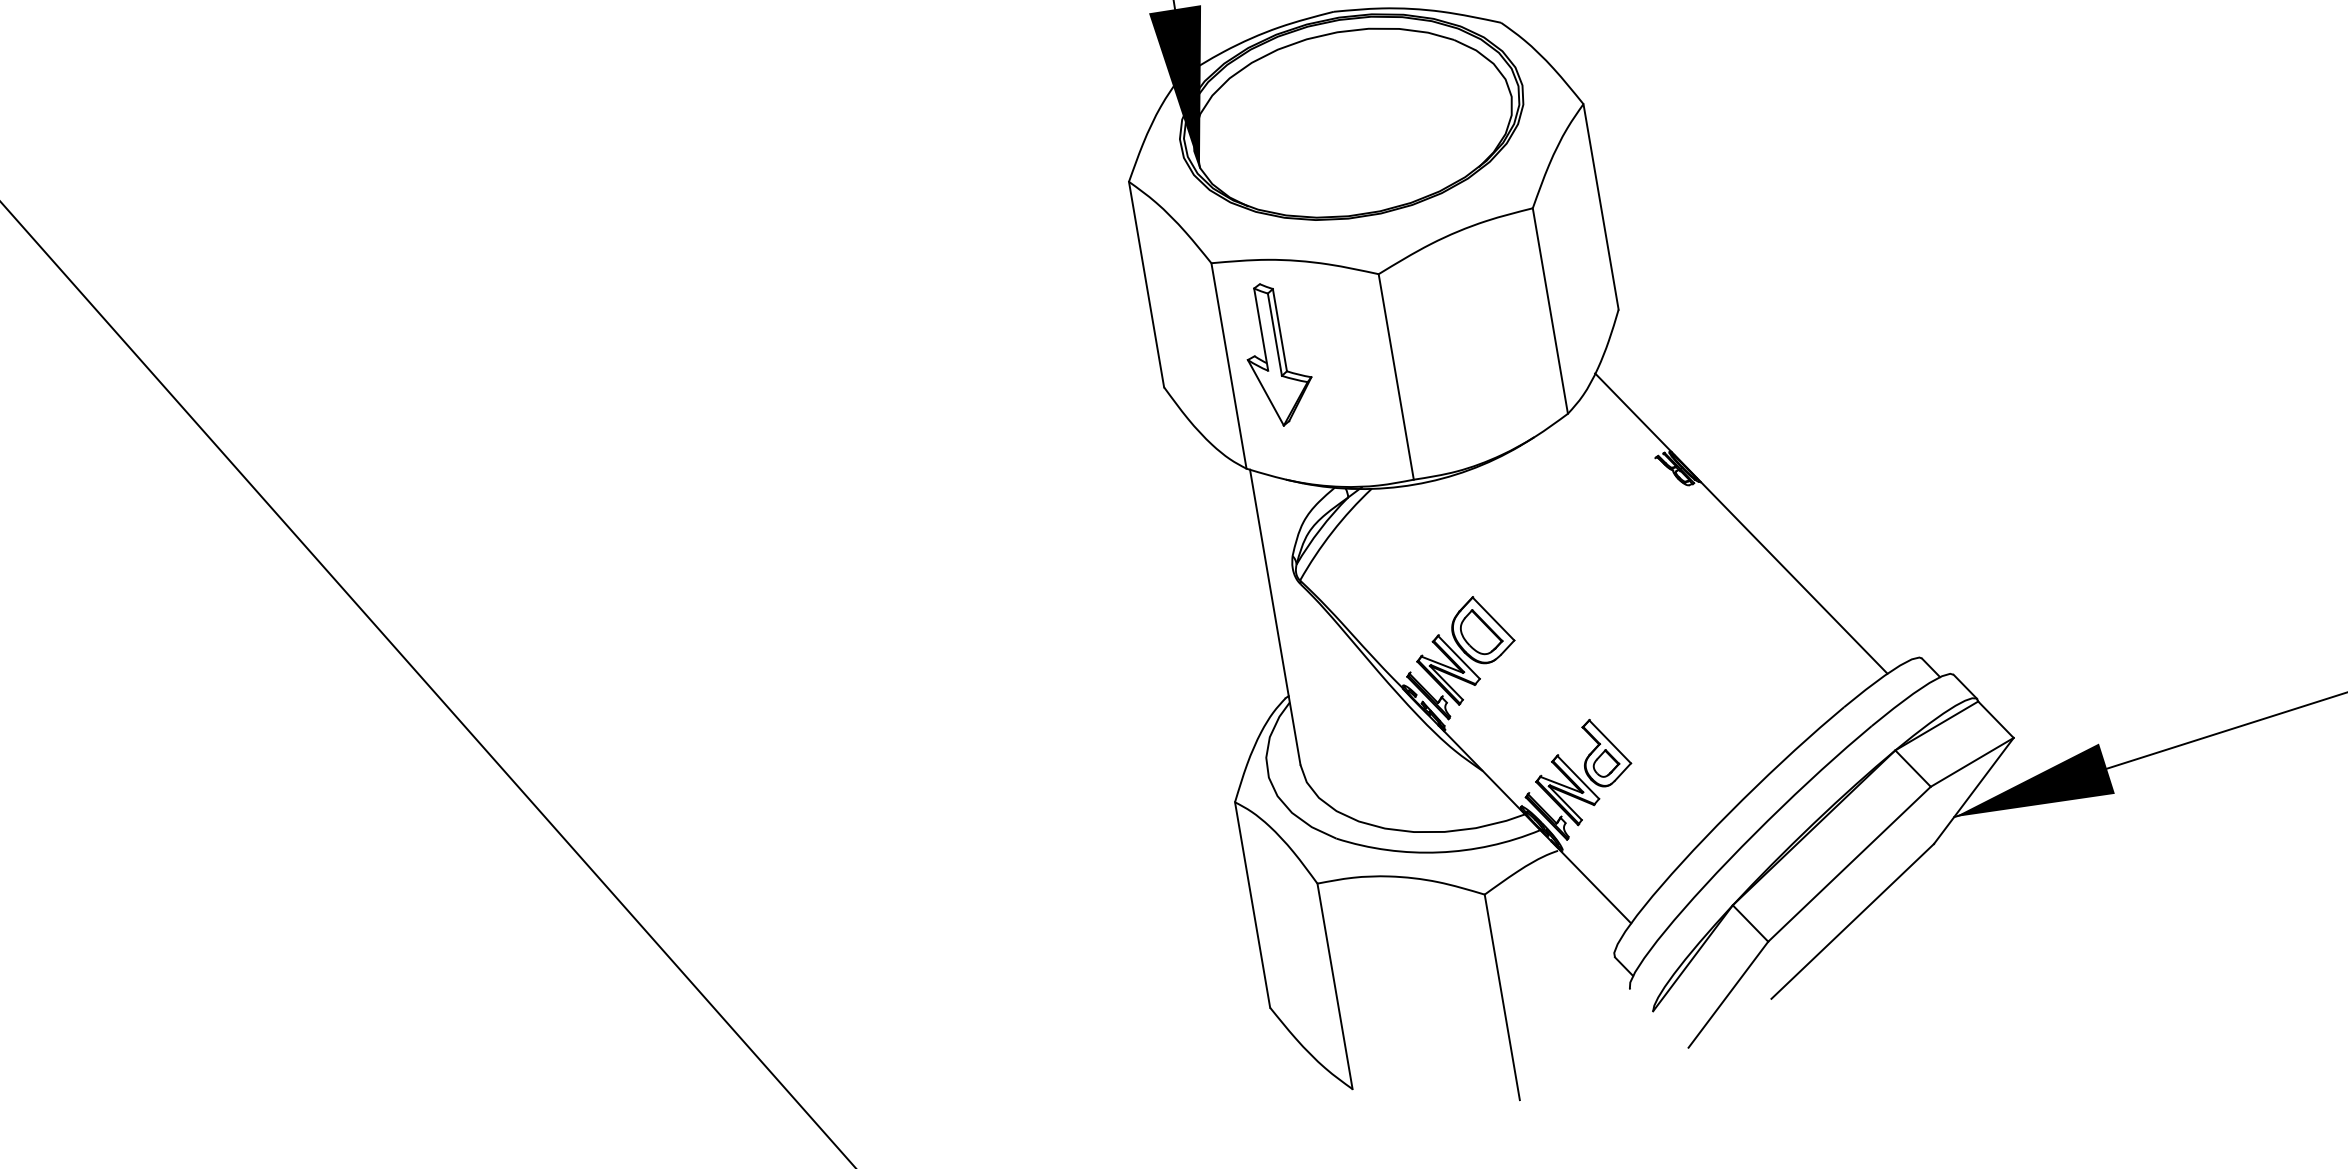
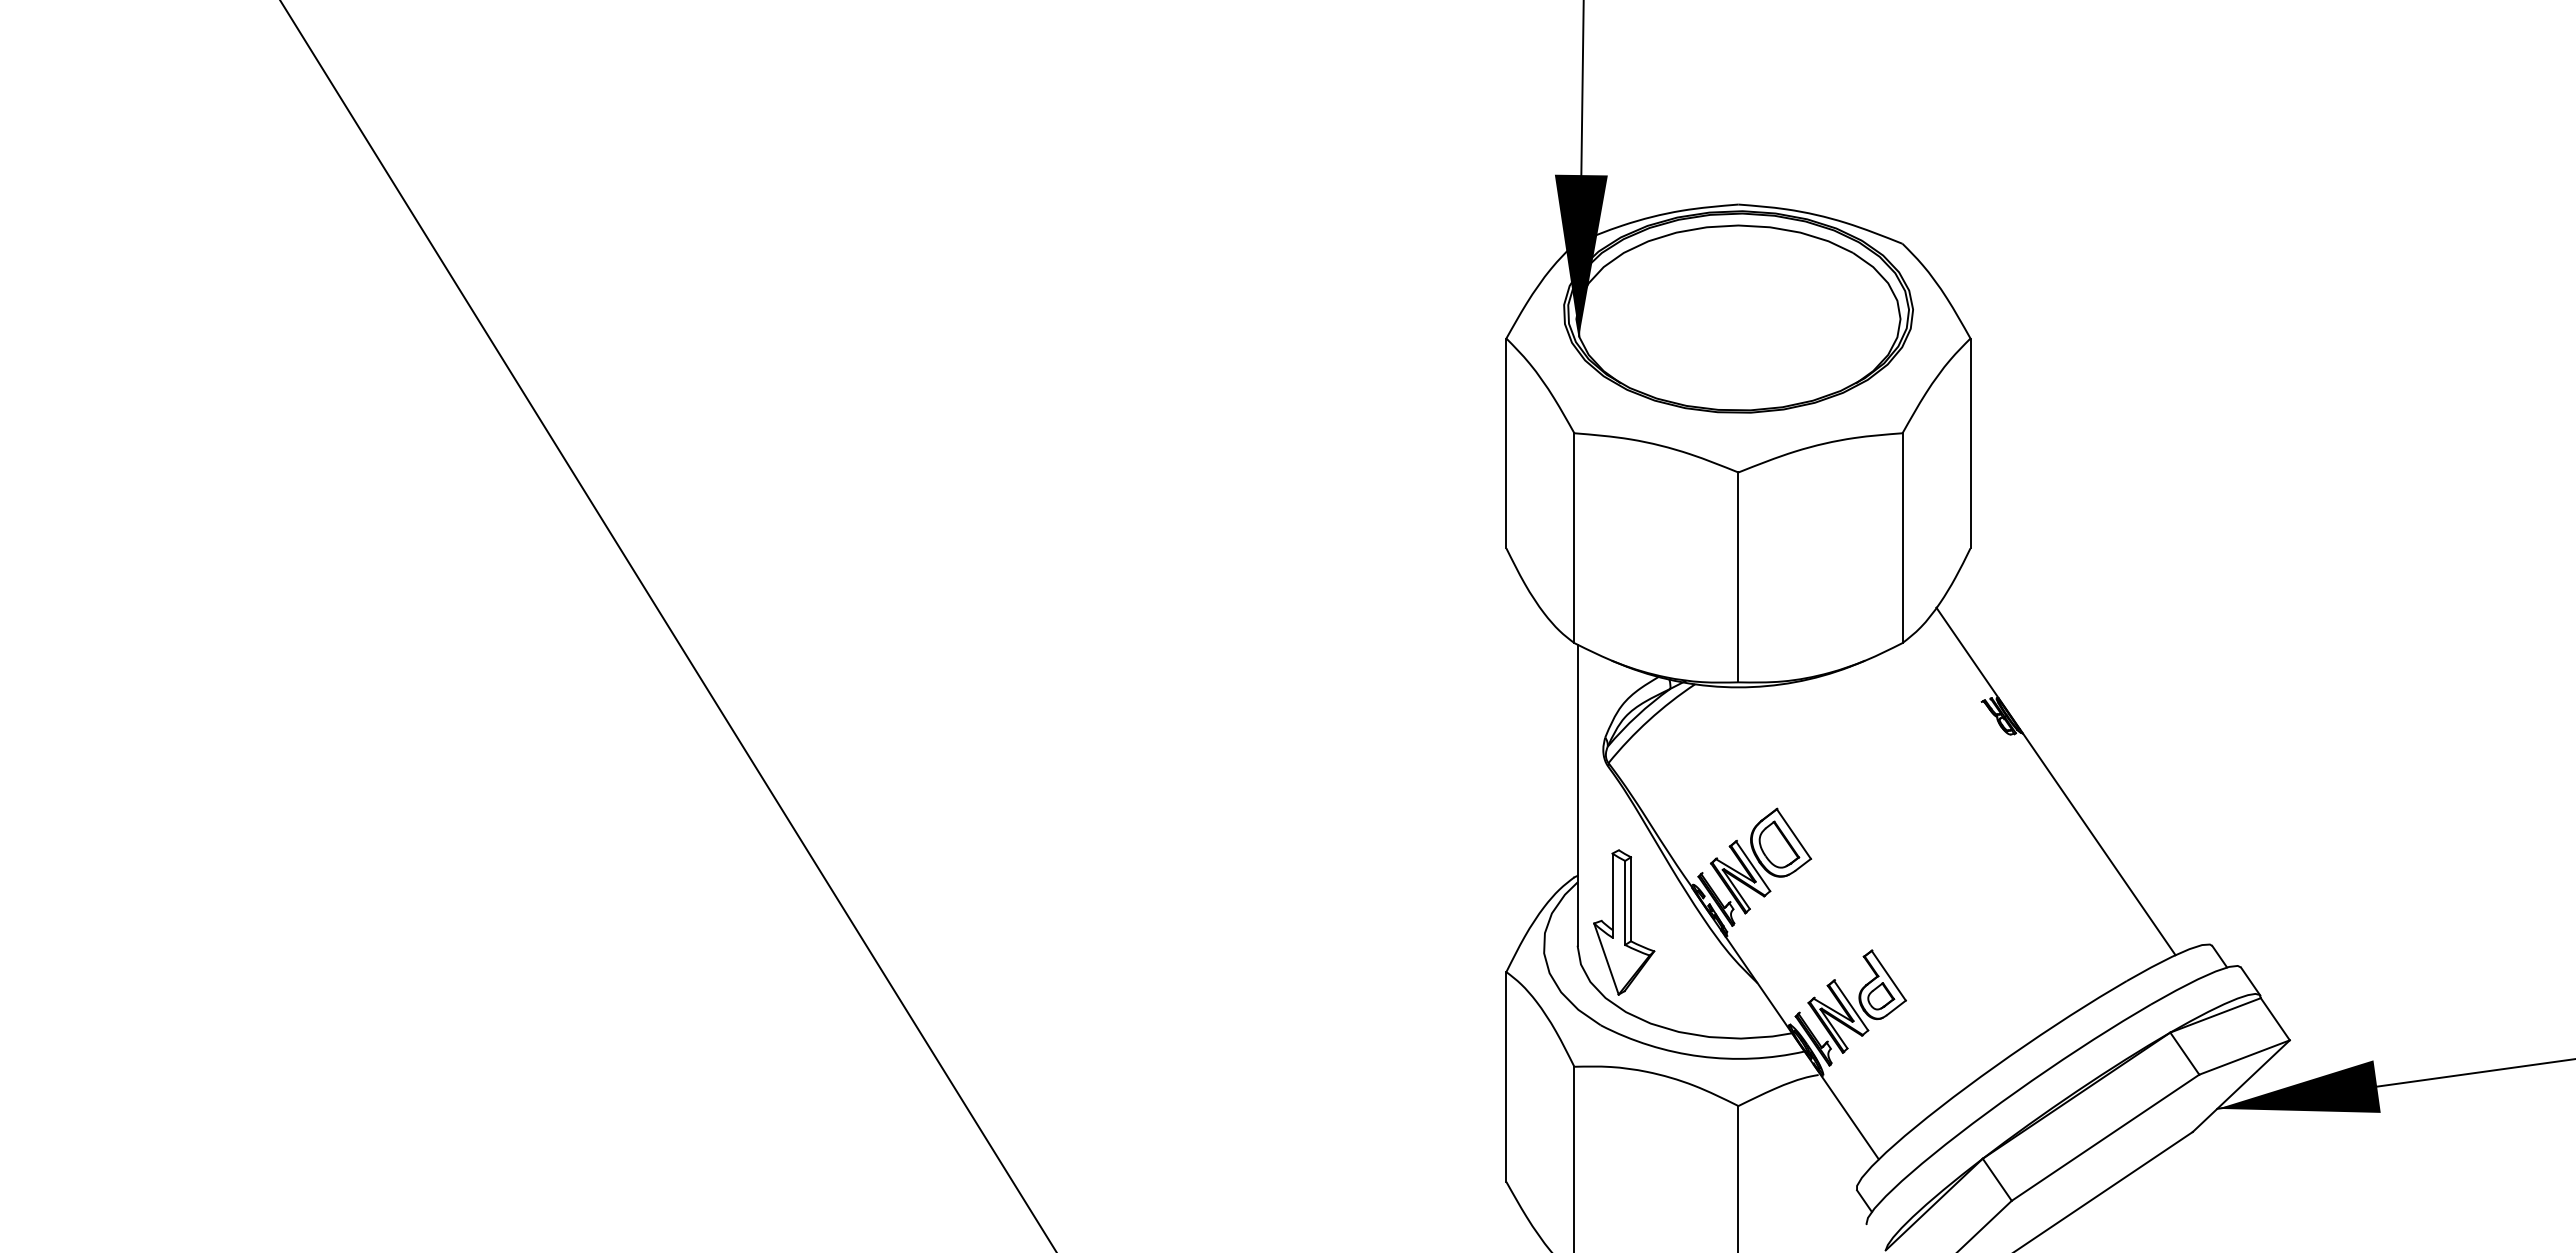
part: (1277, 353) -> (1624, 922), moved

